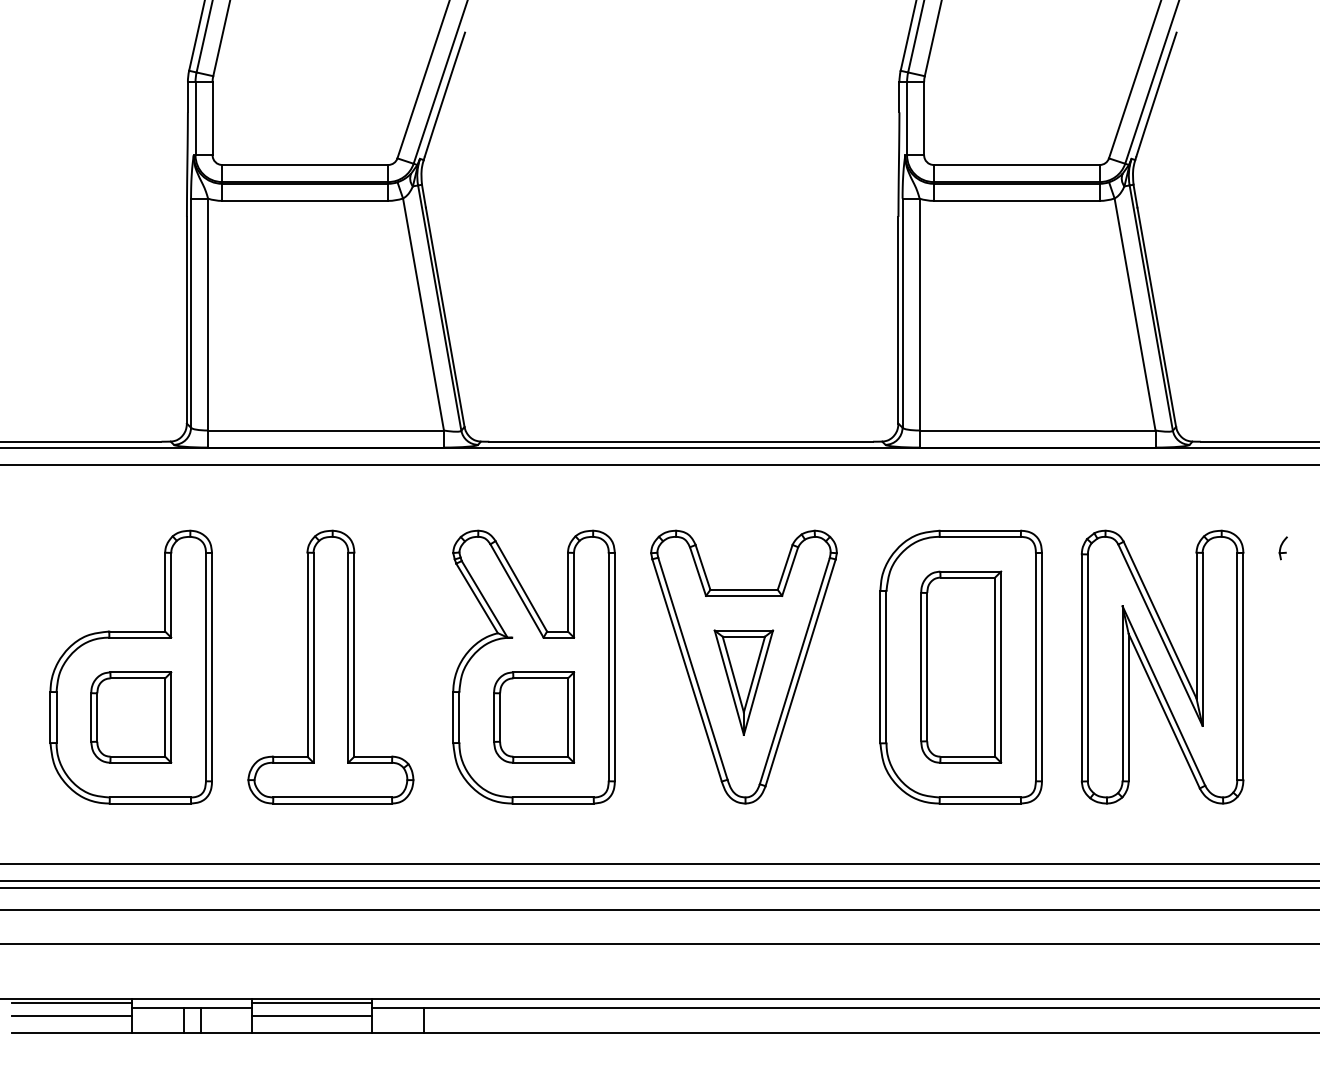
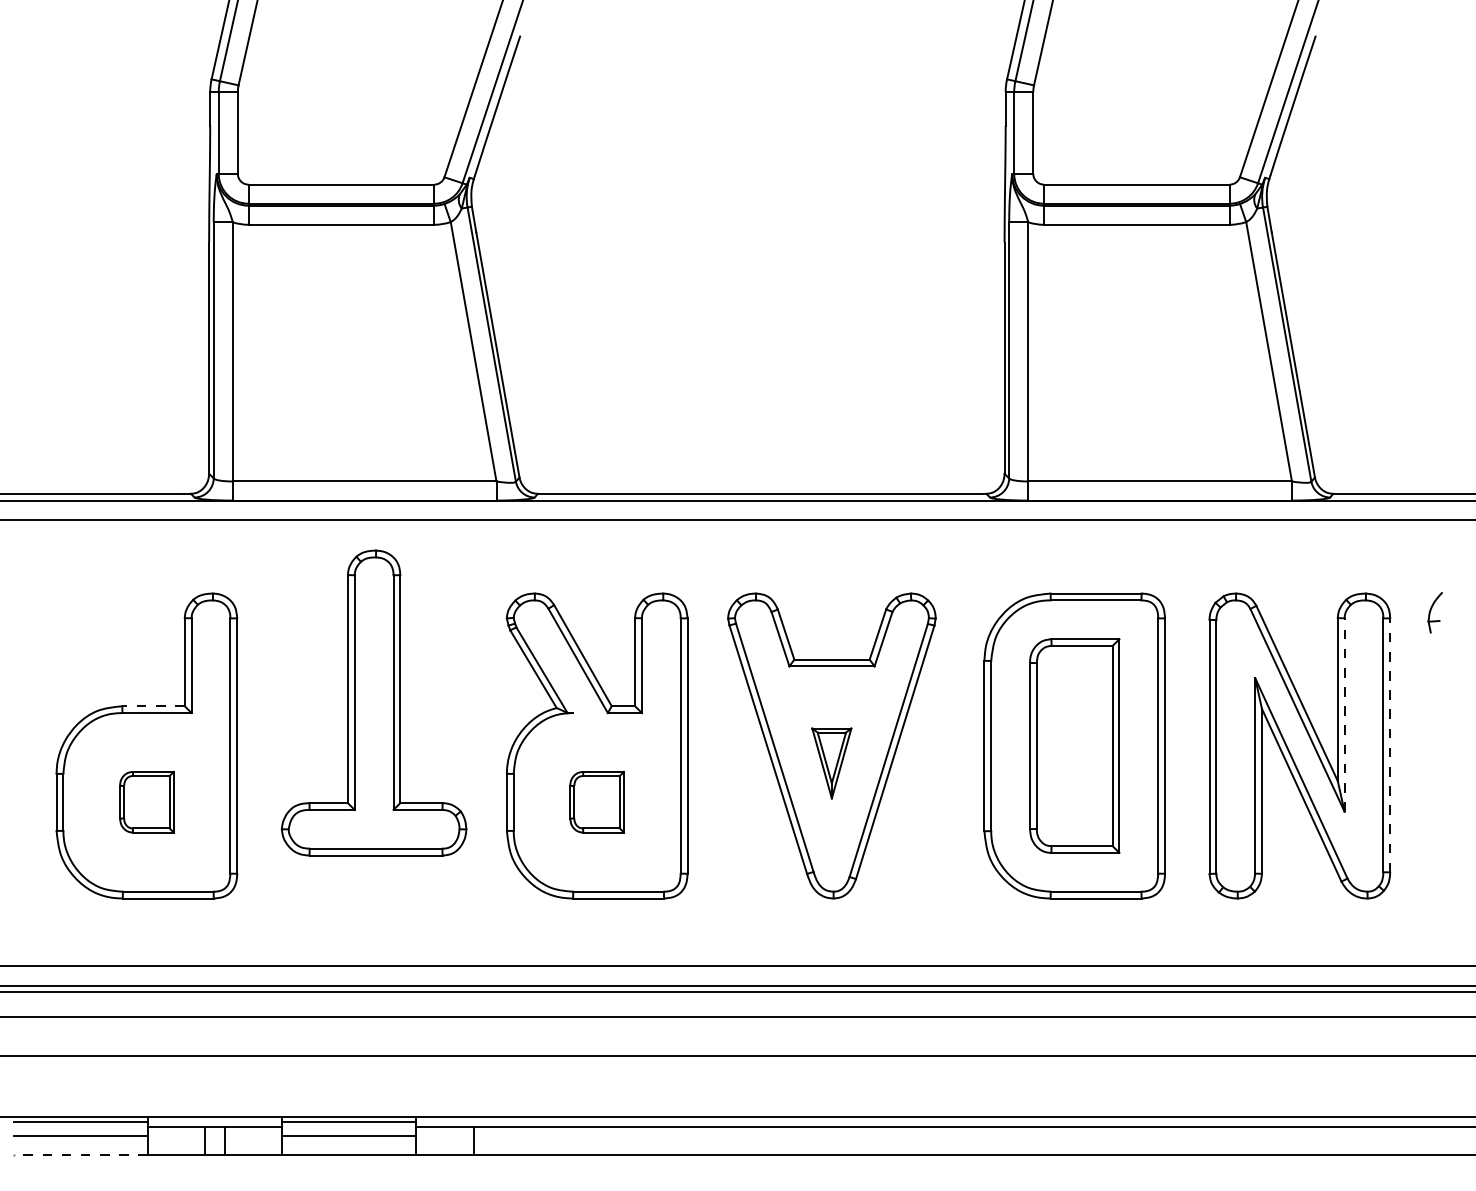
part: (1283, 548) -> (1434, 613), size x1.6
line: (137, 631) -> (153, 706), solid -> dashed
line: (1202, 639) -> (1344, 715), solid -> dashed
line: (1243, 665) -> (1390, 744), solid -> dashed
part: (330, 666) -> (373, 702), moved
part: (743, 682) -> (831, 763), size x0.6
part: (130, 716) -> (146, 801), size x0.6
part: (533, 716) -> (596, 801), size x0.6
line: (71, 1033) -> (80, 1155), solid -> dashed

